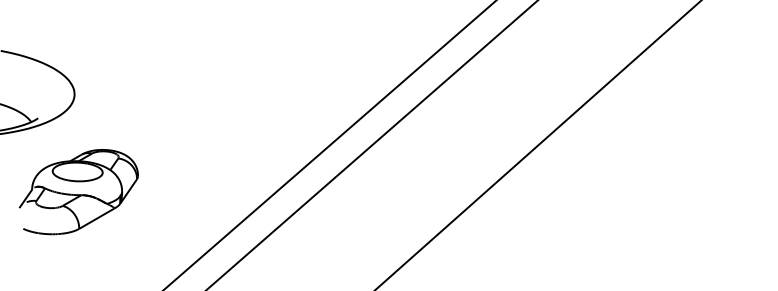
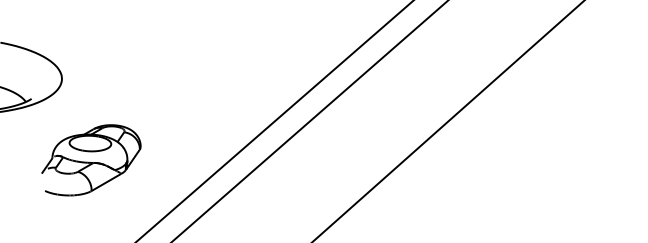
part: (78, 192) -> (91, 160), moved

